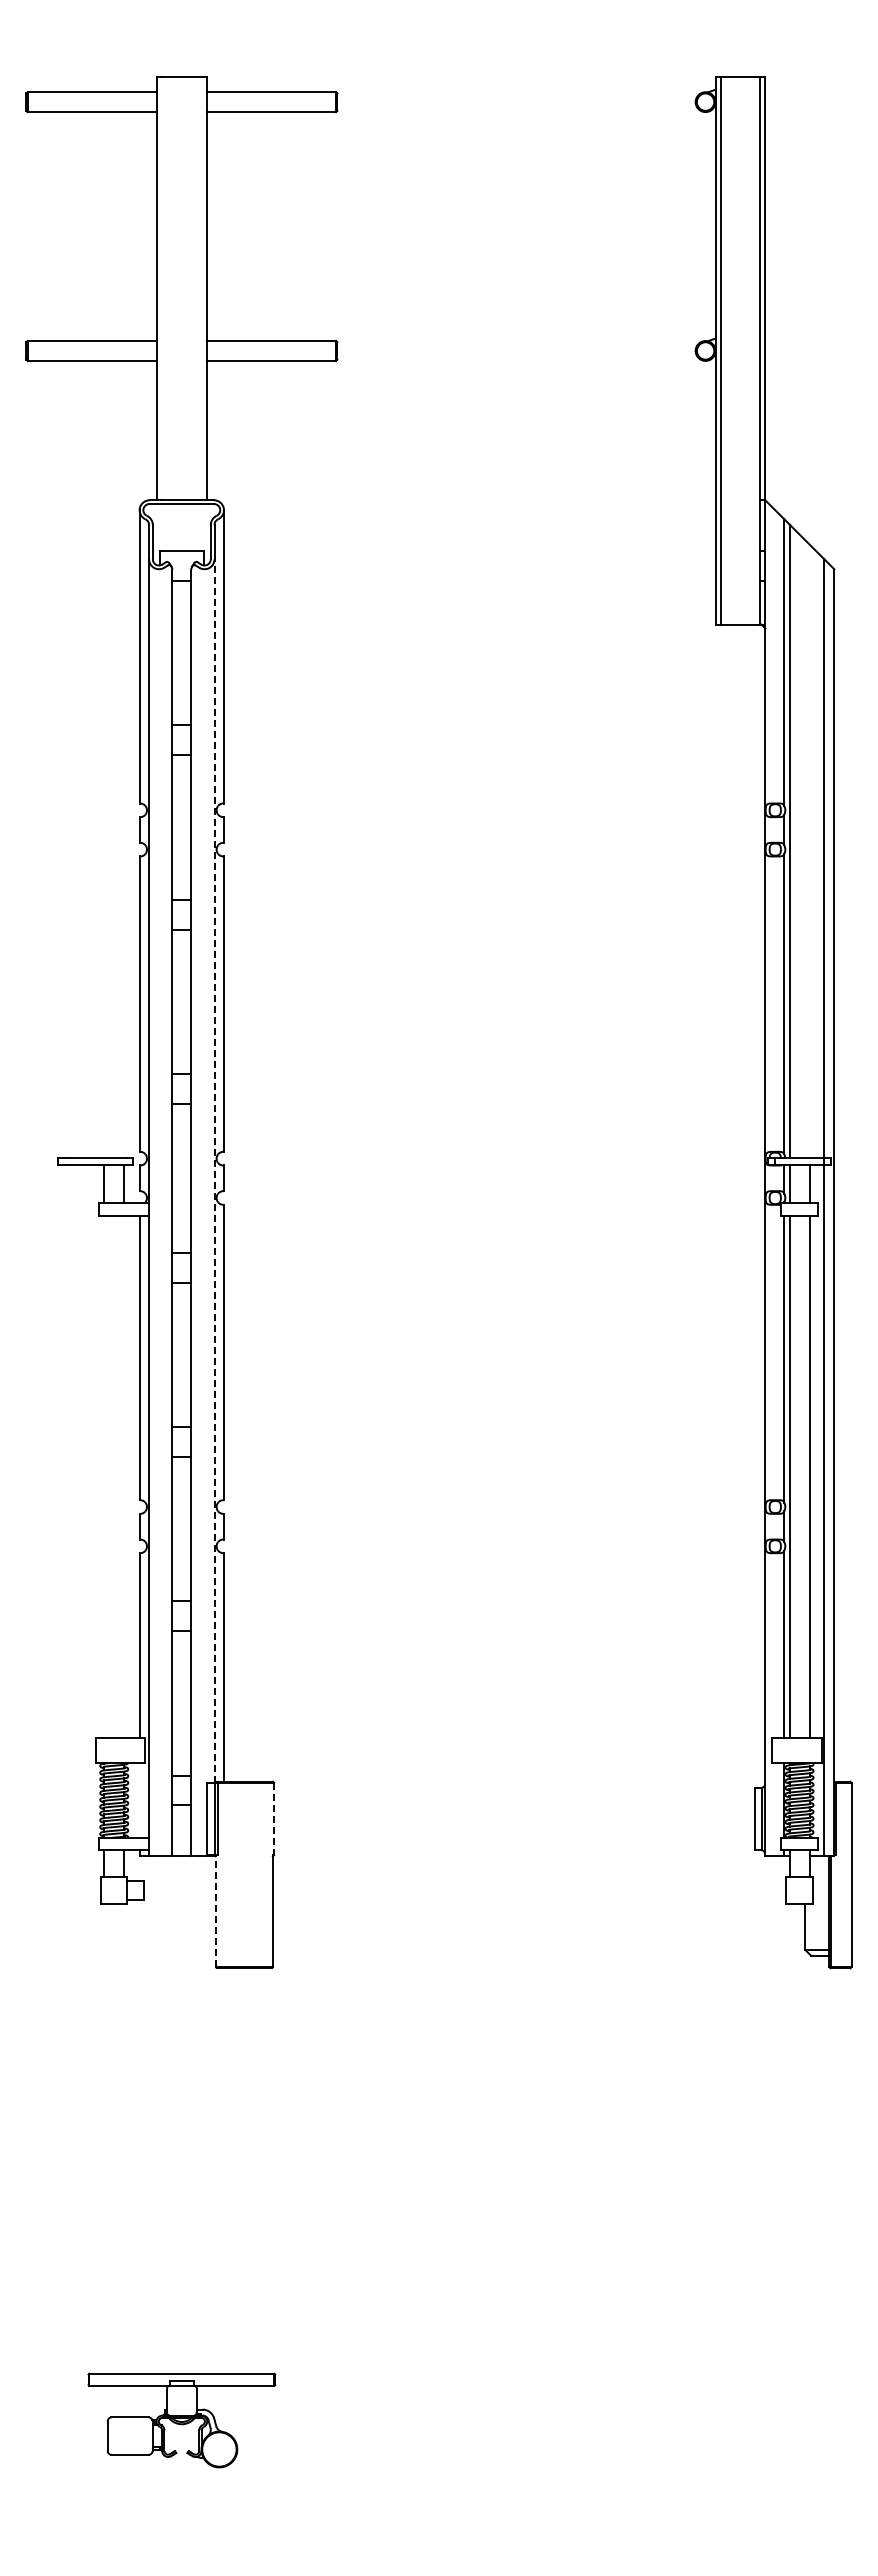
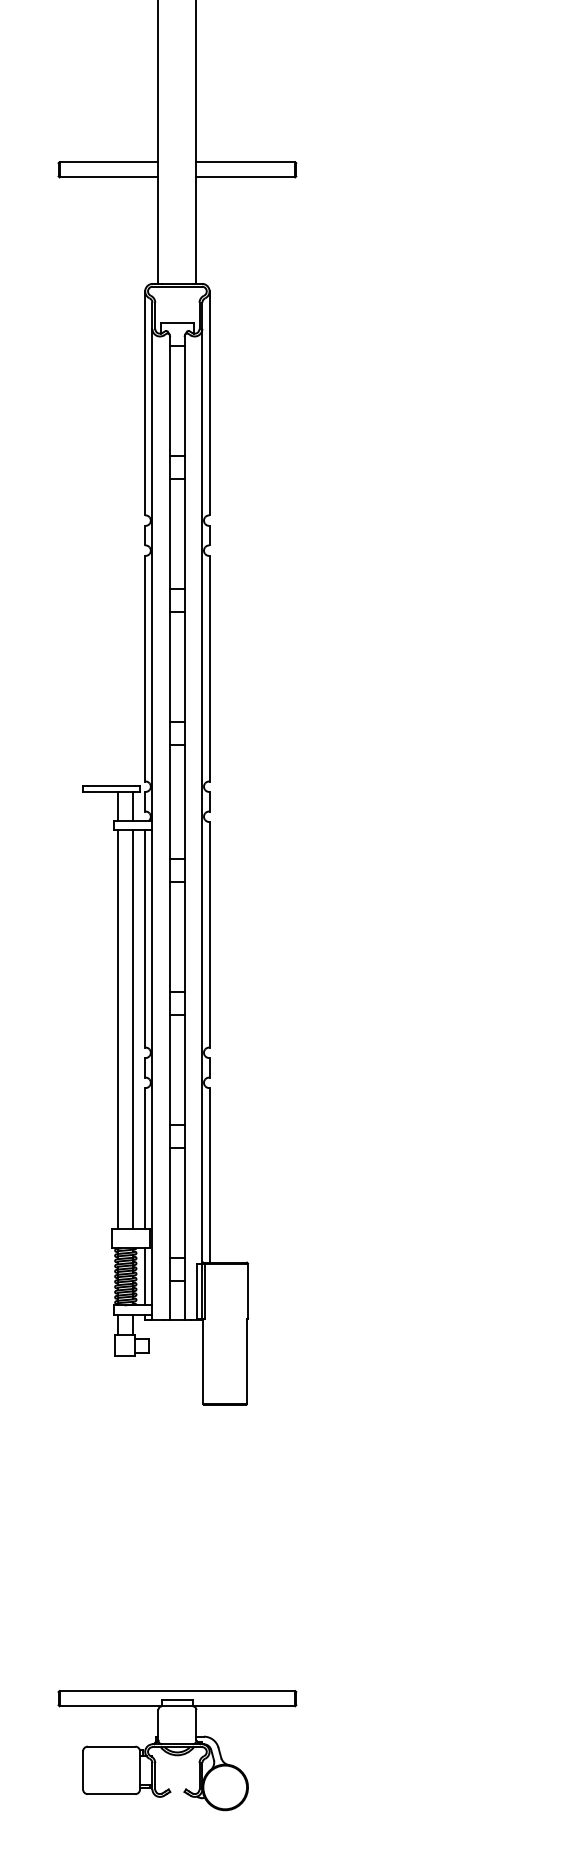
line: (214, 1171) -> (202, 796), dashed -> solid
line: (104, 1476) -> (118, 1029), added
line: (124, 1476) -> (133, 1029), added
line: (139, 1800) -> (145, 1276), added
line: (274, 1819) -> (248, 1291), dashed -> solid
line: (215, 1911) -> (203, 1361), dashed -> solid
part: (181, 2420) -> (177, 1750), size x1.67

